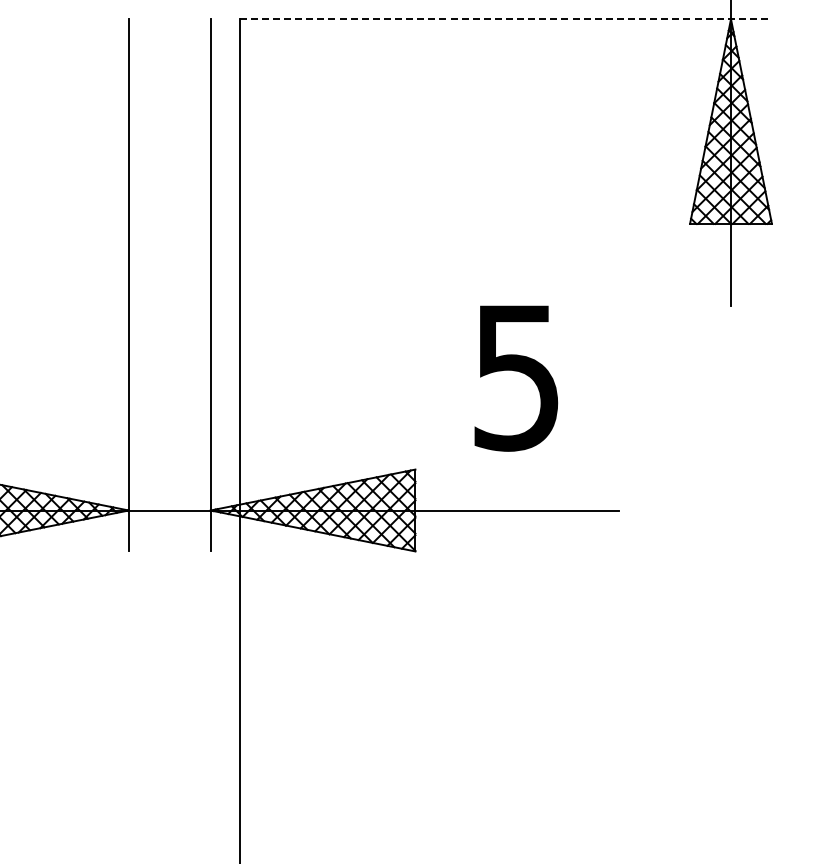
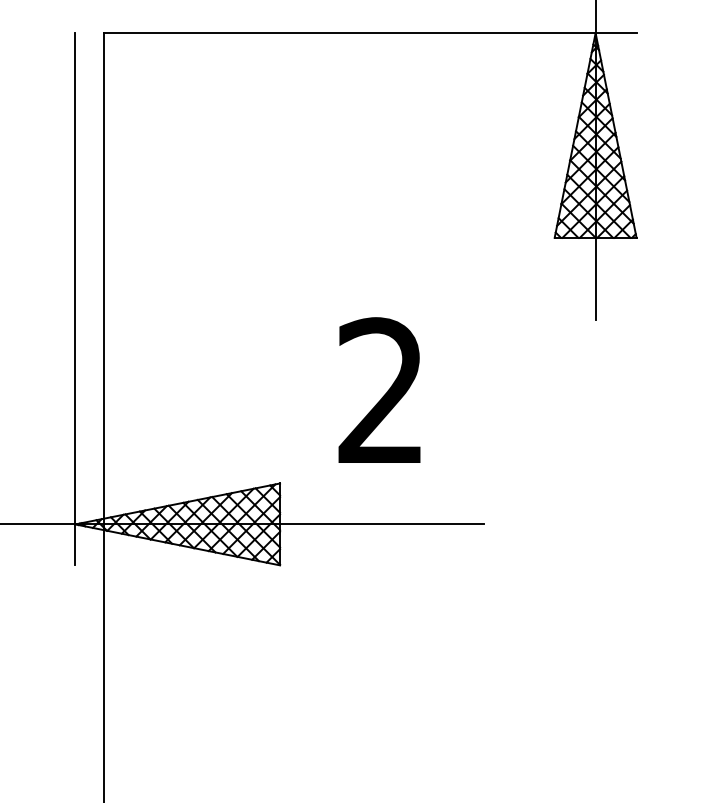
line: (506, 19) -> (371, 33), dashed -> solid
text: (516, 377) -> (381, 391), 5 -> 2

